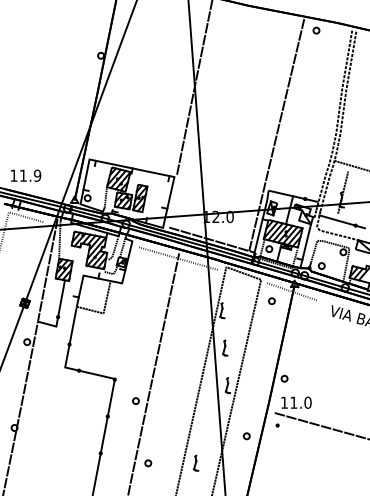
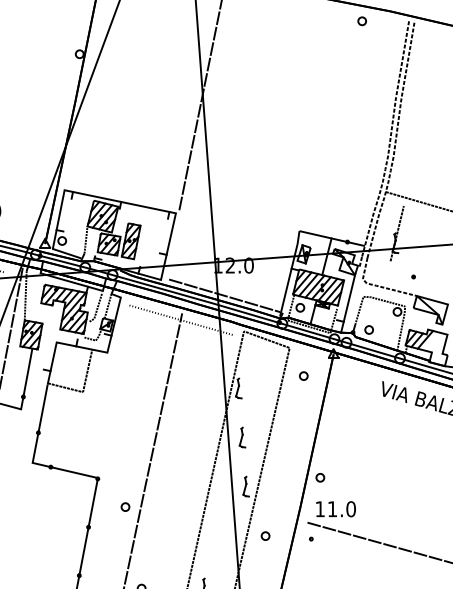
line: (276, 135) -> (309, 158), removed
line: (341, 221) -> (395, 271), removed
line: (292, 291) -> (330, 363), removed
part: (246, 436) -> (265, 536), moved

